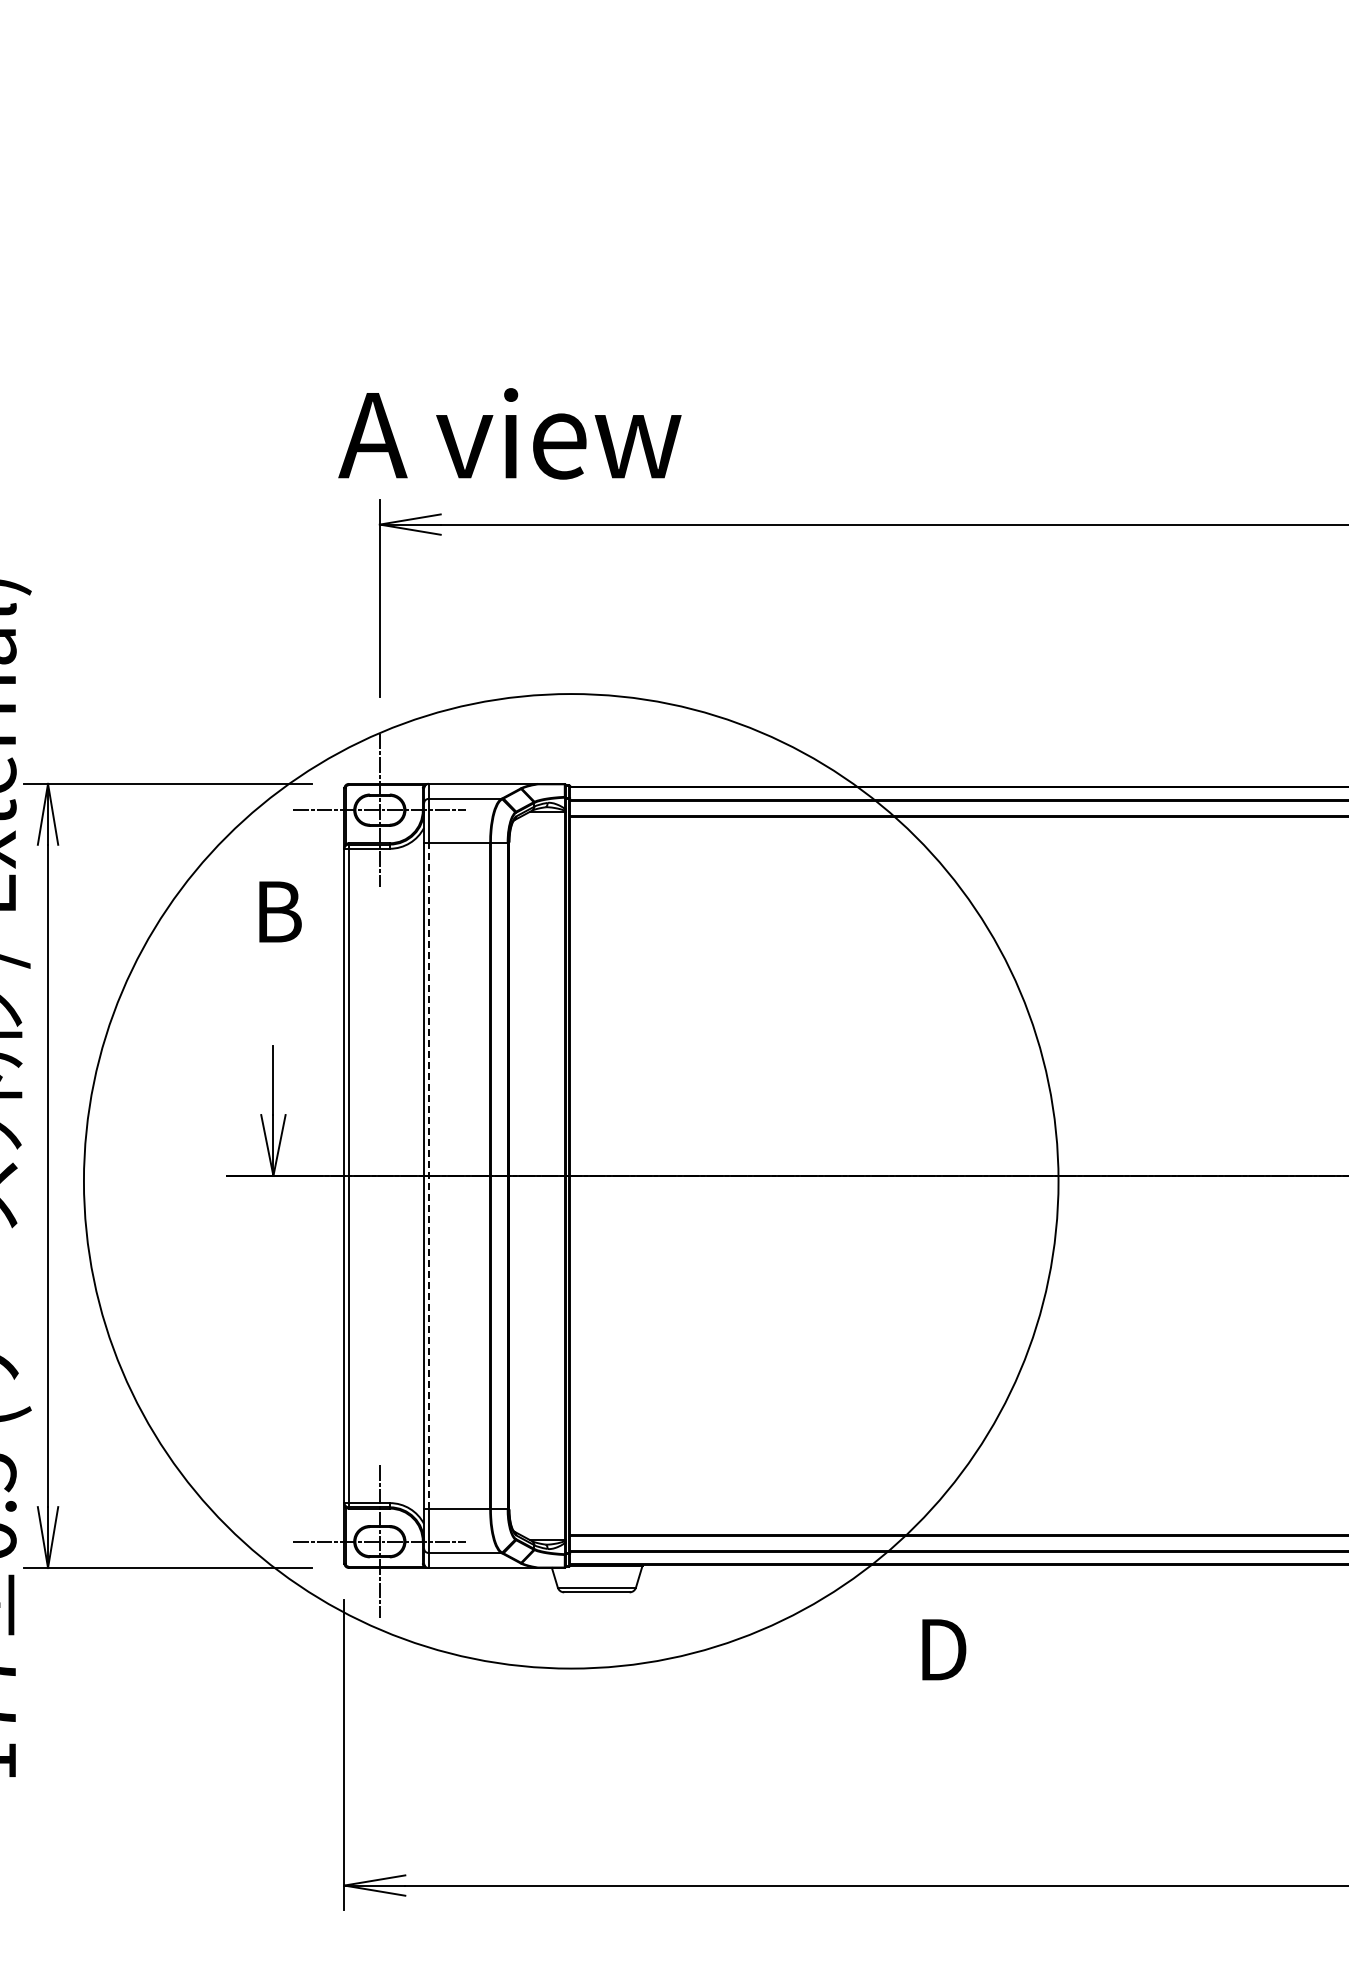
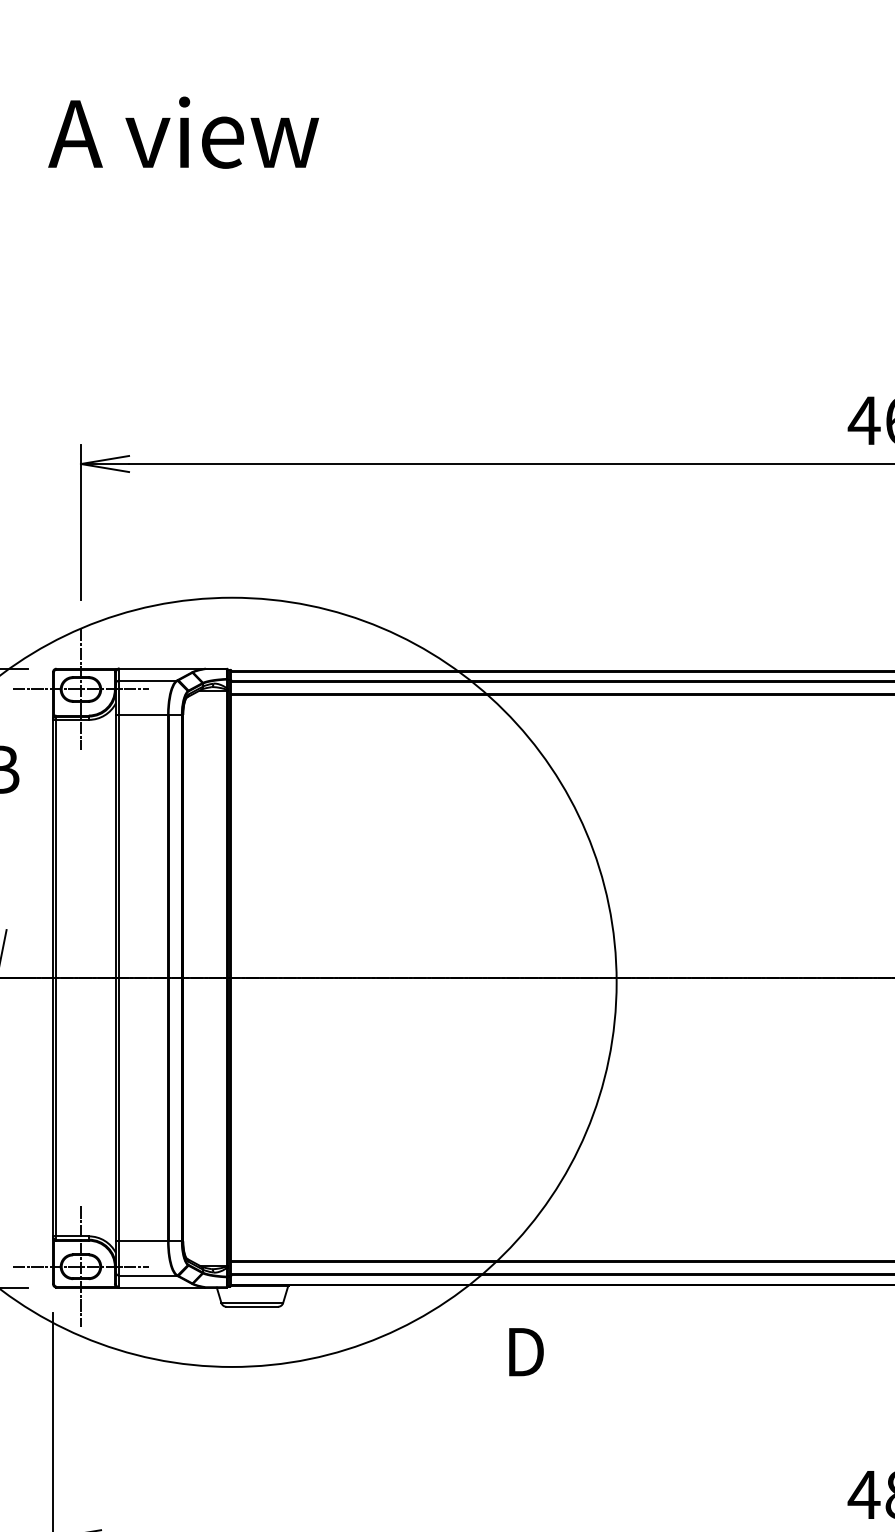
text: (509, 433) -> (183, 132), moved
line: (428, 1175) -> (119, 977), dashed -> solid

